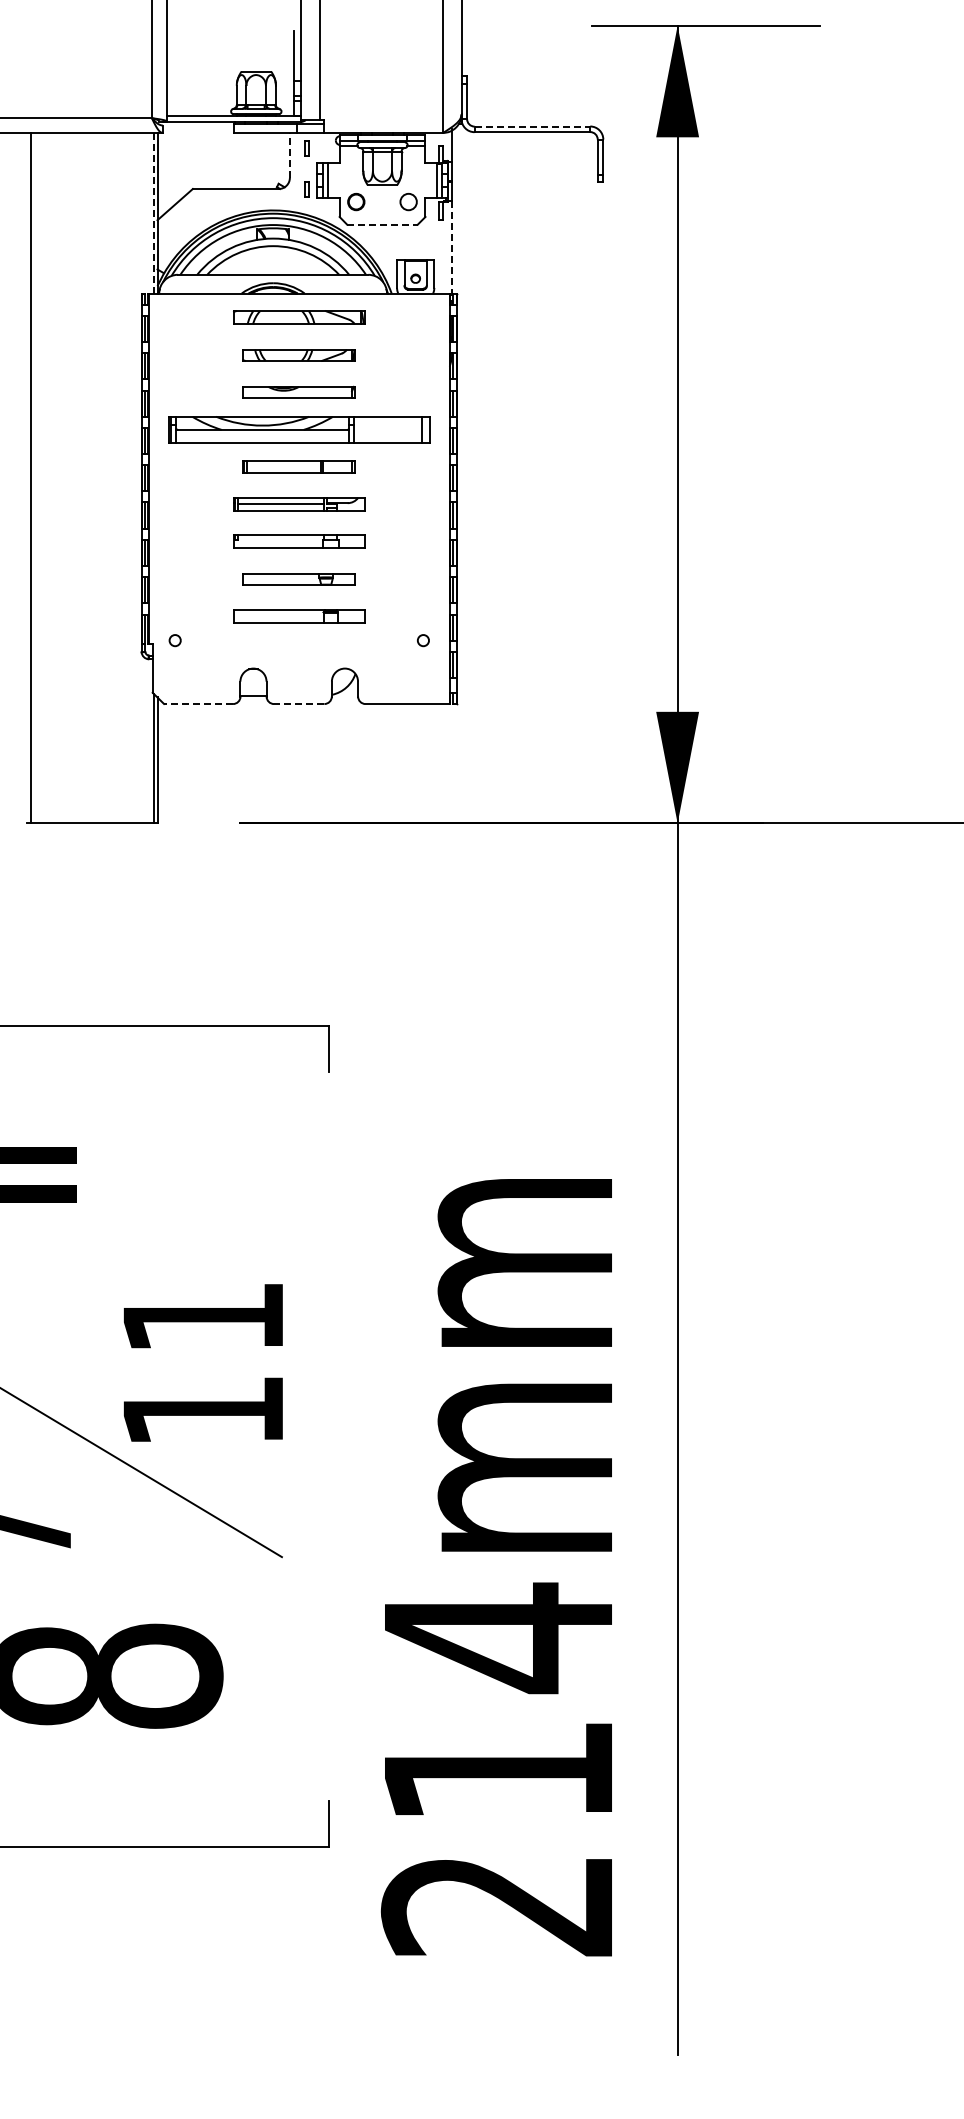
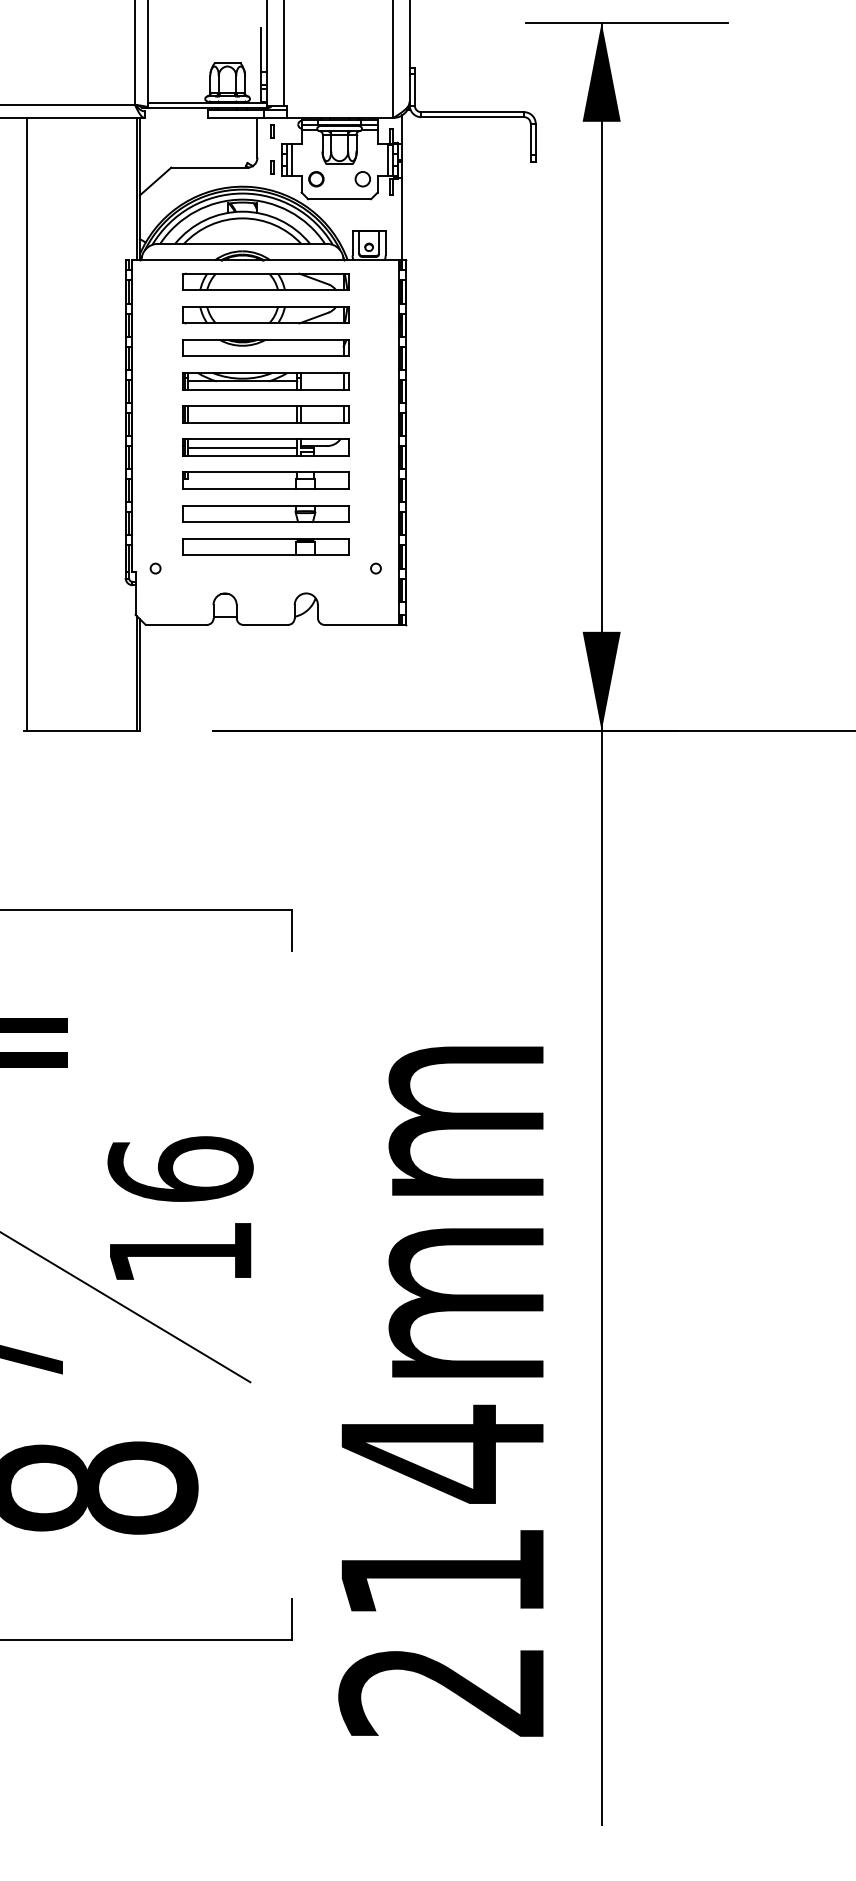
line: (532, 126) -> (472, 112), dashed -> solid
line: (289, 154) -> (257, 137), dashed -> solid
line: (153, 212) -> (136, 188), dashed -> solid
line: (382, 224) -> (339, 199), dashed -> solid
line: (452, 252) -> (401, 224), dashed -> solid
part: (299, 317) -> (265, 281), size x1.43
part: (299, 355) -> (265, 315), size x1.67
part: (299, 392) -> (265, 348), size x1.67
part: (299, 429) -> (265, 381), size x0.71
part: (299, 466) -> (265, 414), size x1.67
part: (299, 504) -> (265, 447), size x1.43
part: (299, 541) -> (265, 480), size x1.43
part: (299, 579) -> (265, 514), size x1.67
part: (299, 616) -> (265, 547), size x1.43
line: (198, 703) -> (176, 624), dashed -> solid
line: (298, 703) -> (265, 624), dashed -> solid
text: (203, 1316) -> (180, 1168), 11 -> 16

